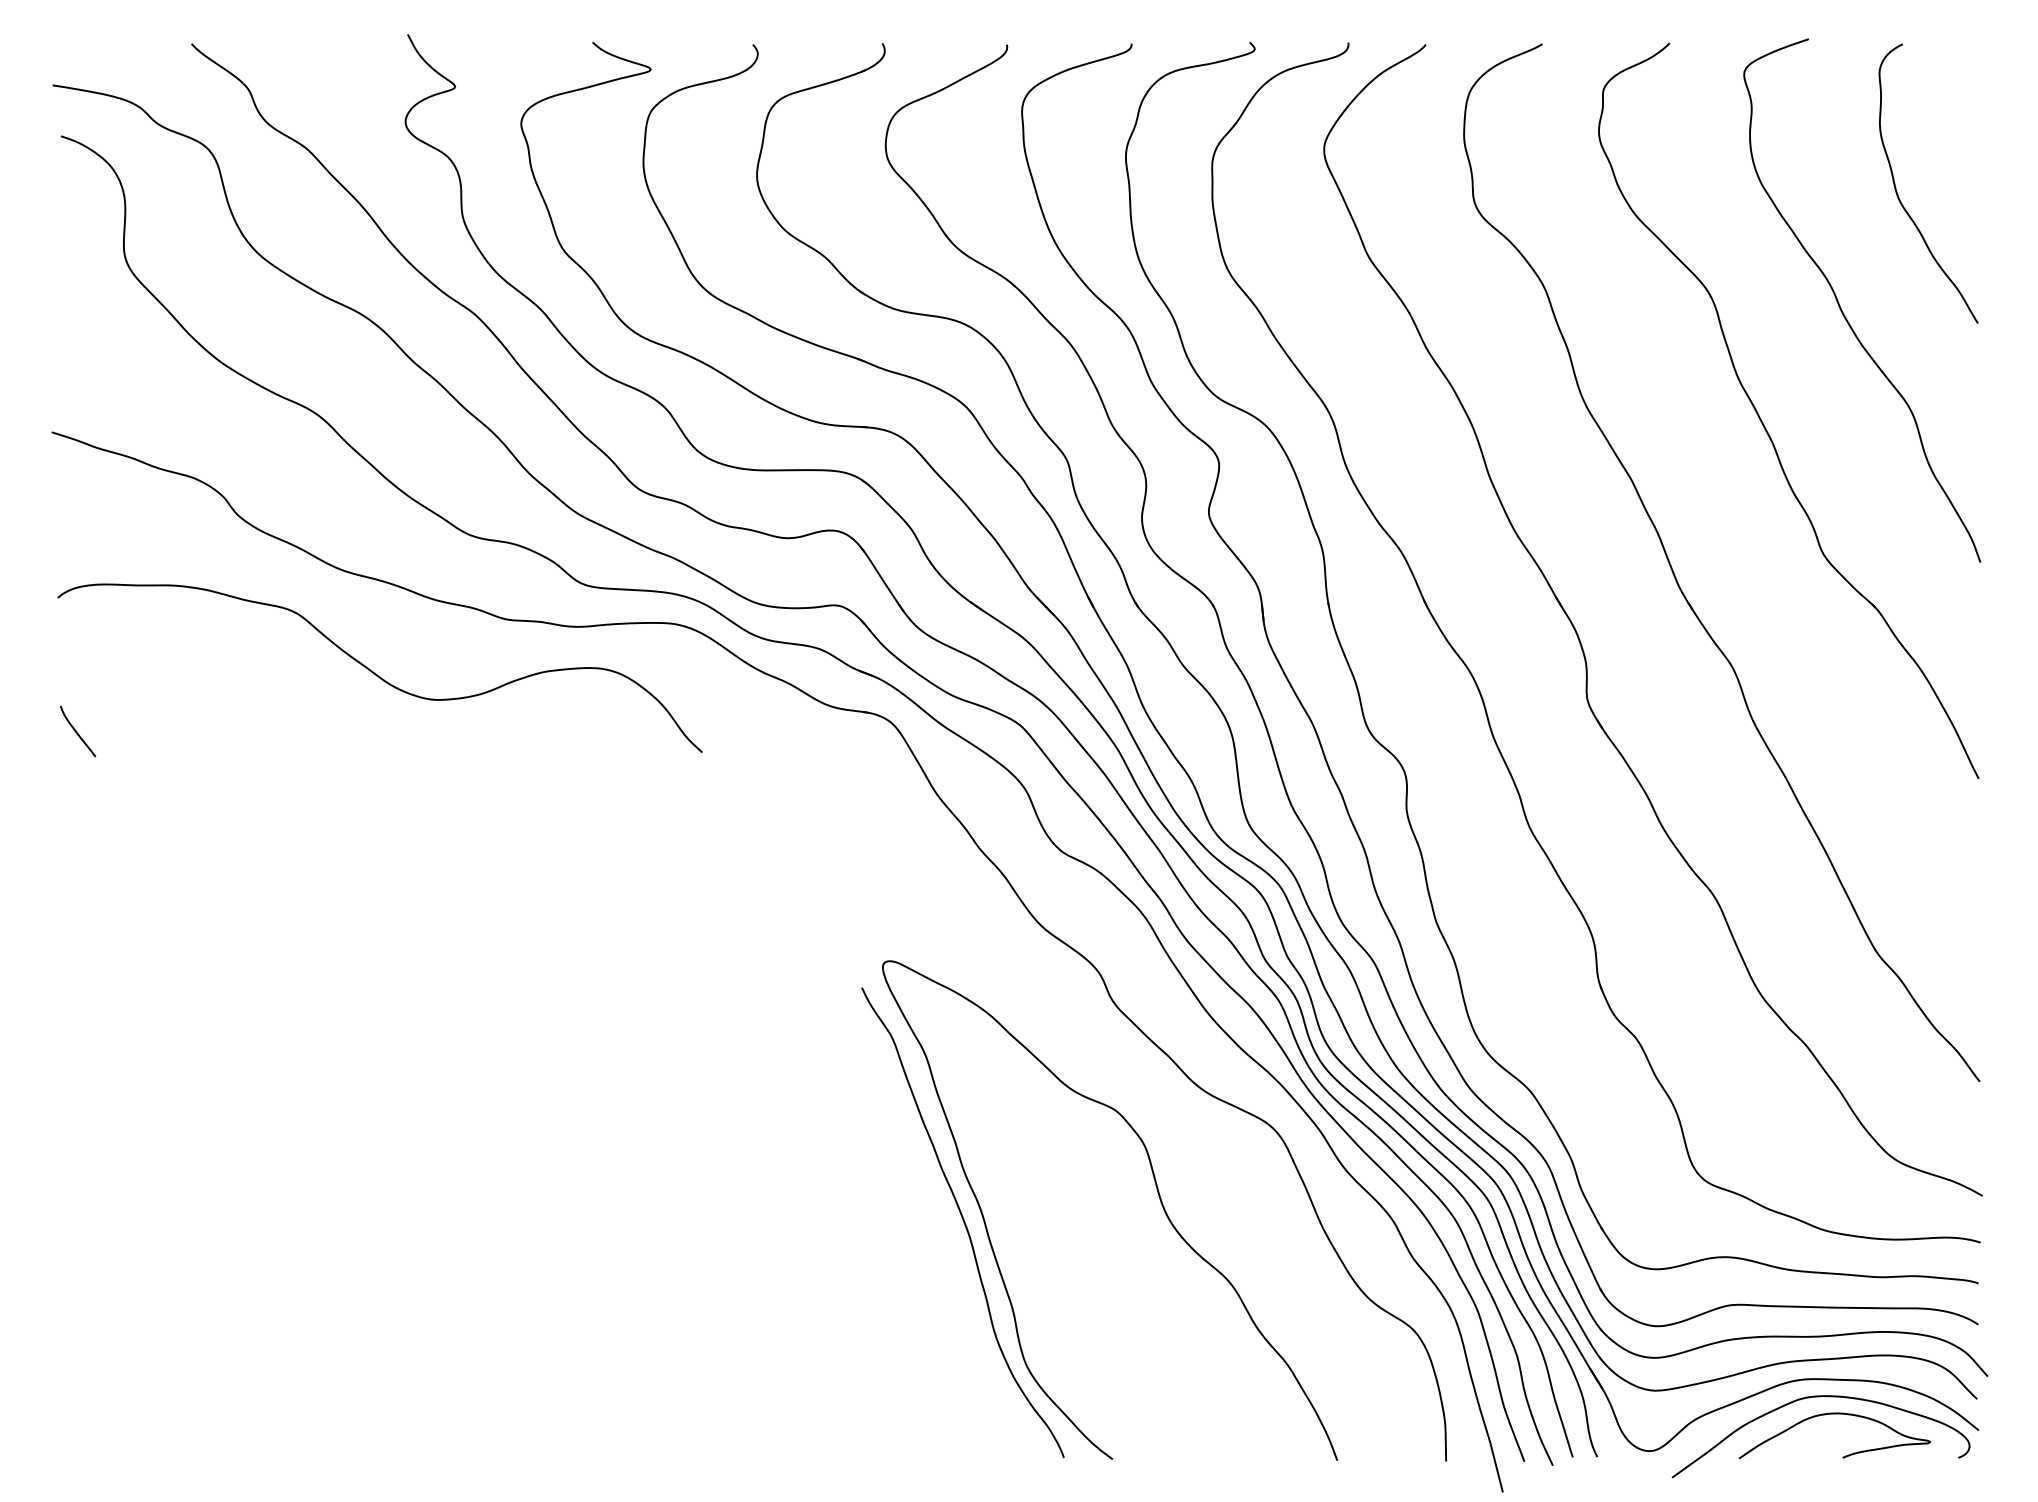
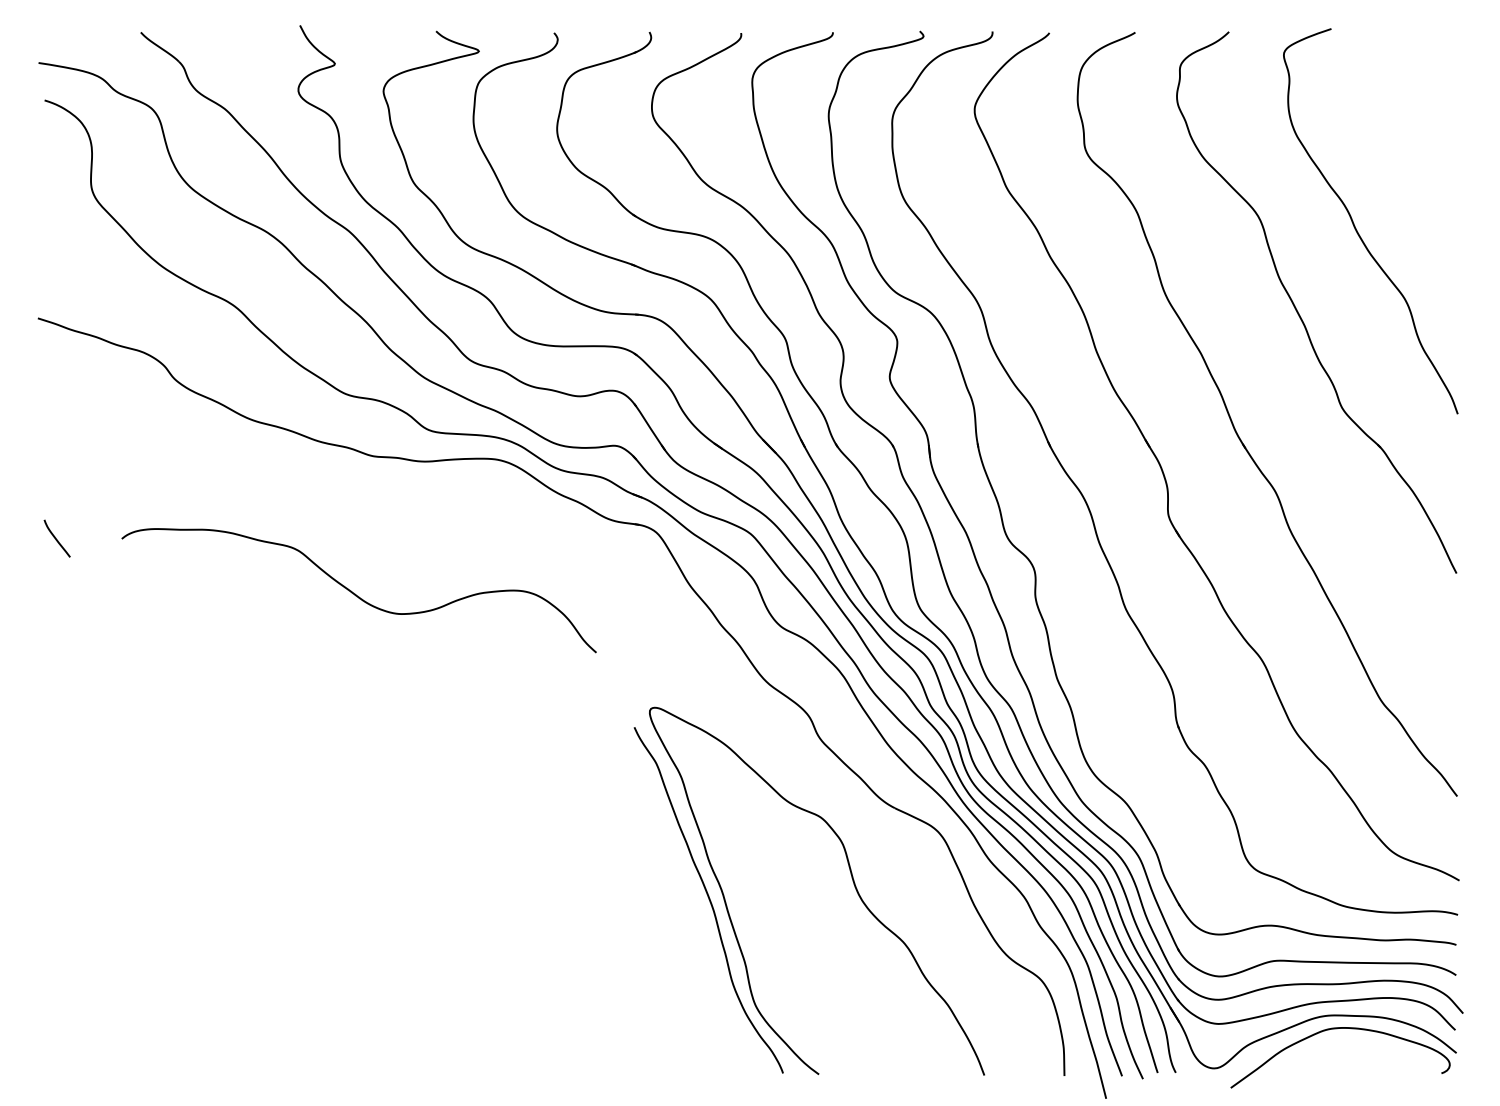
curve: (1898, 194) -> (1397, 143), removed
curve: (376, 673) -> (356, 594), moved
curve: (1834, 1414) -> (1350, 1041), removed

